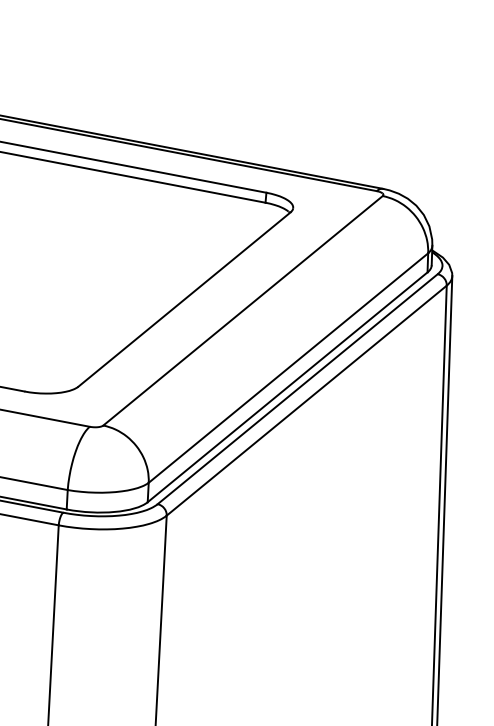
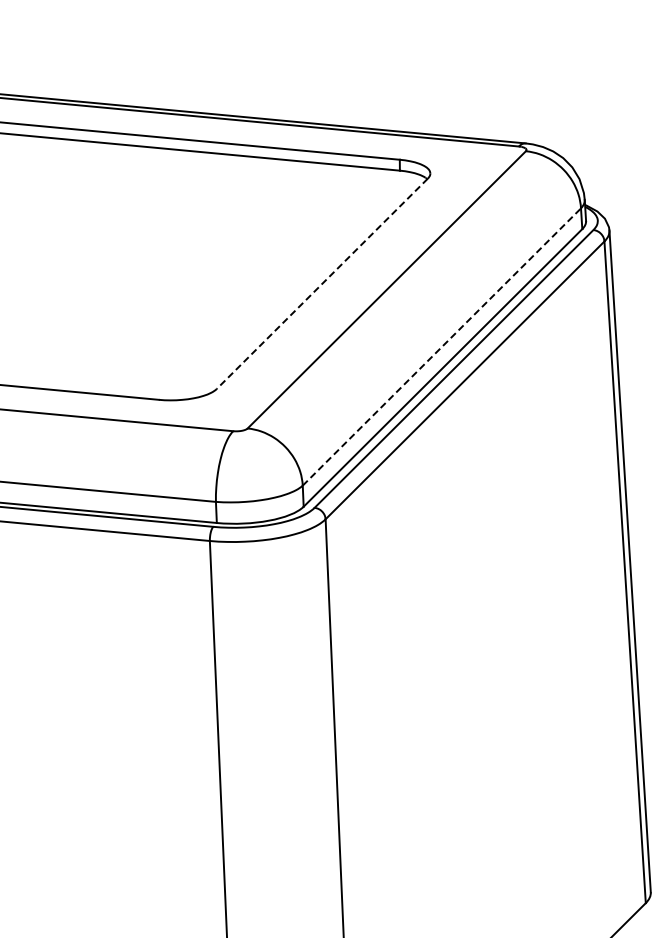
line: (184, 299) -> (322, 283), solid -> dashed
line: (289, 367) -> (442, 346), solid -> dashed

